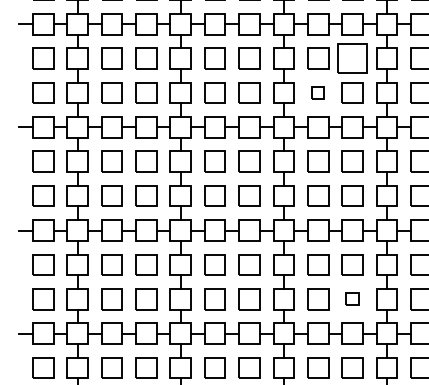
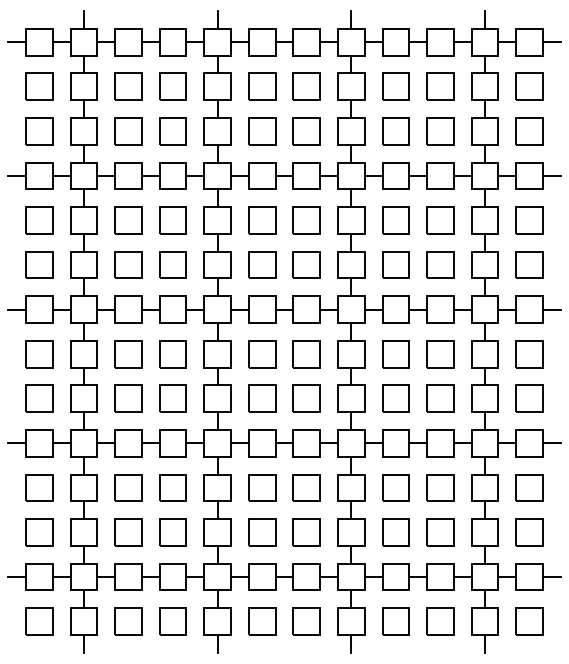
part: (352, 58) -> (440, 220), size x0.71
part: (317, 92) -> (395, 264), size x1.67
part: (352, 299) -> (440, 532), size x1.67

